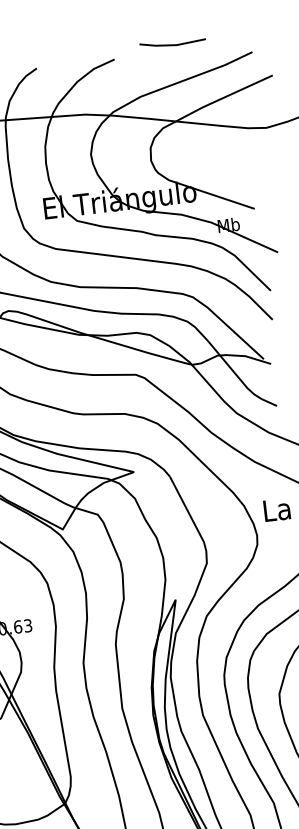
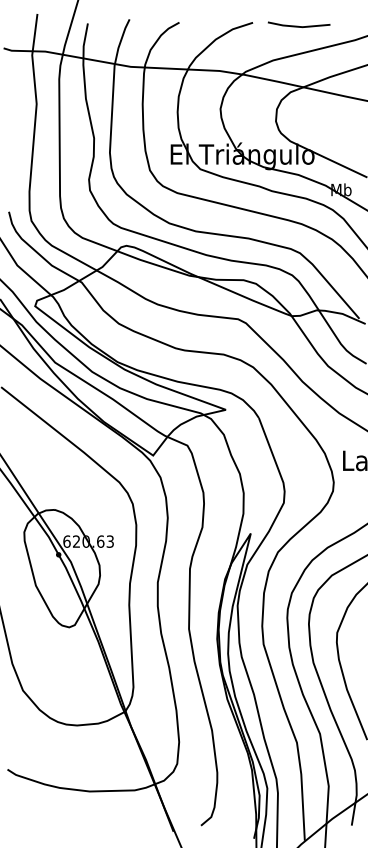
line: (172, 43) -> (298, 25), moved

